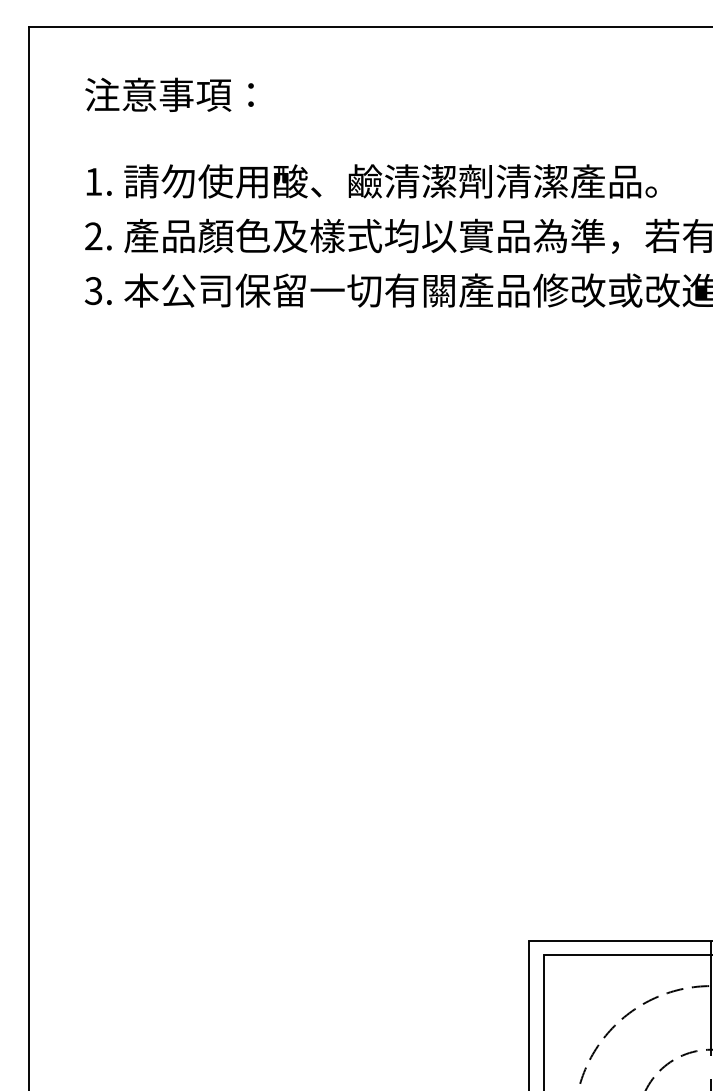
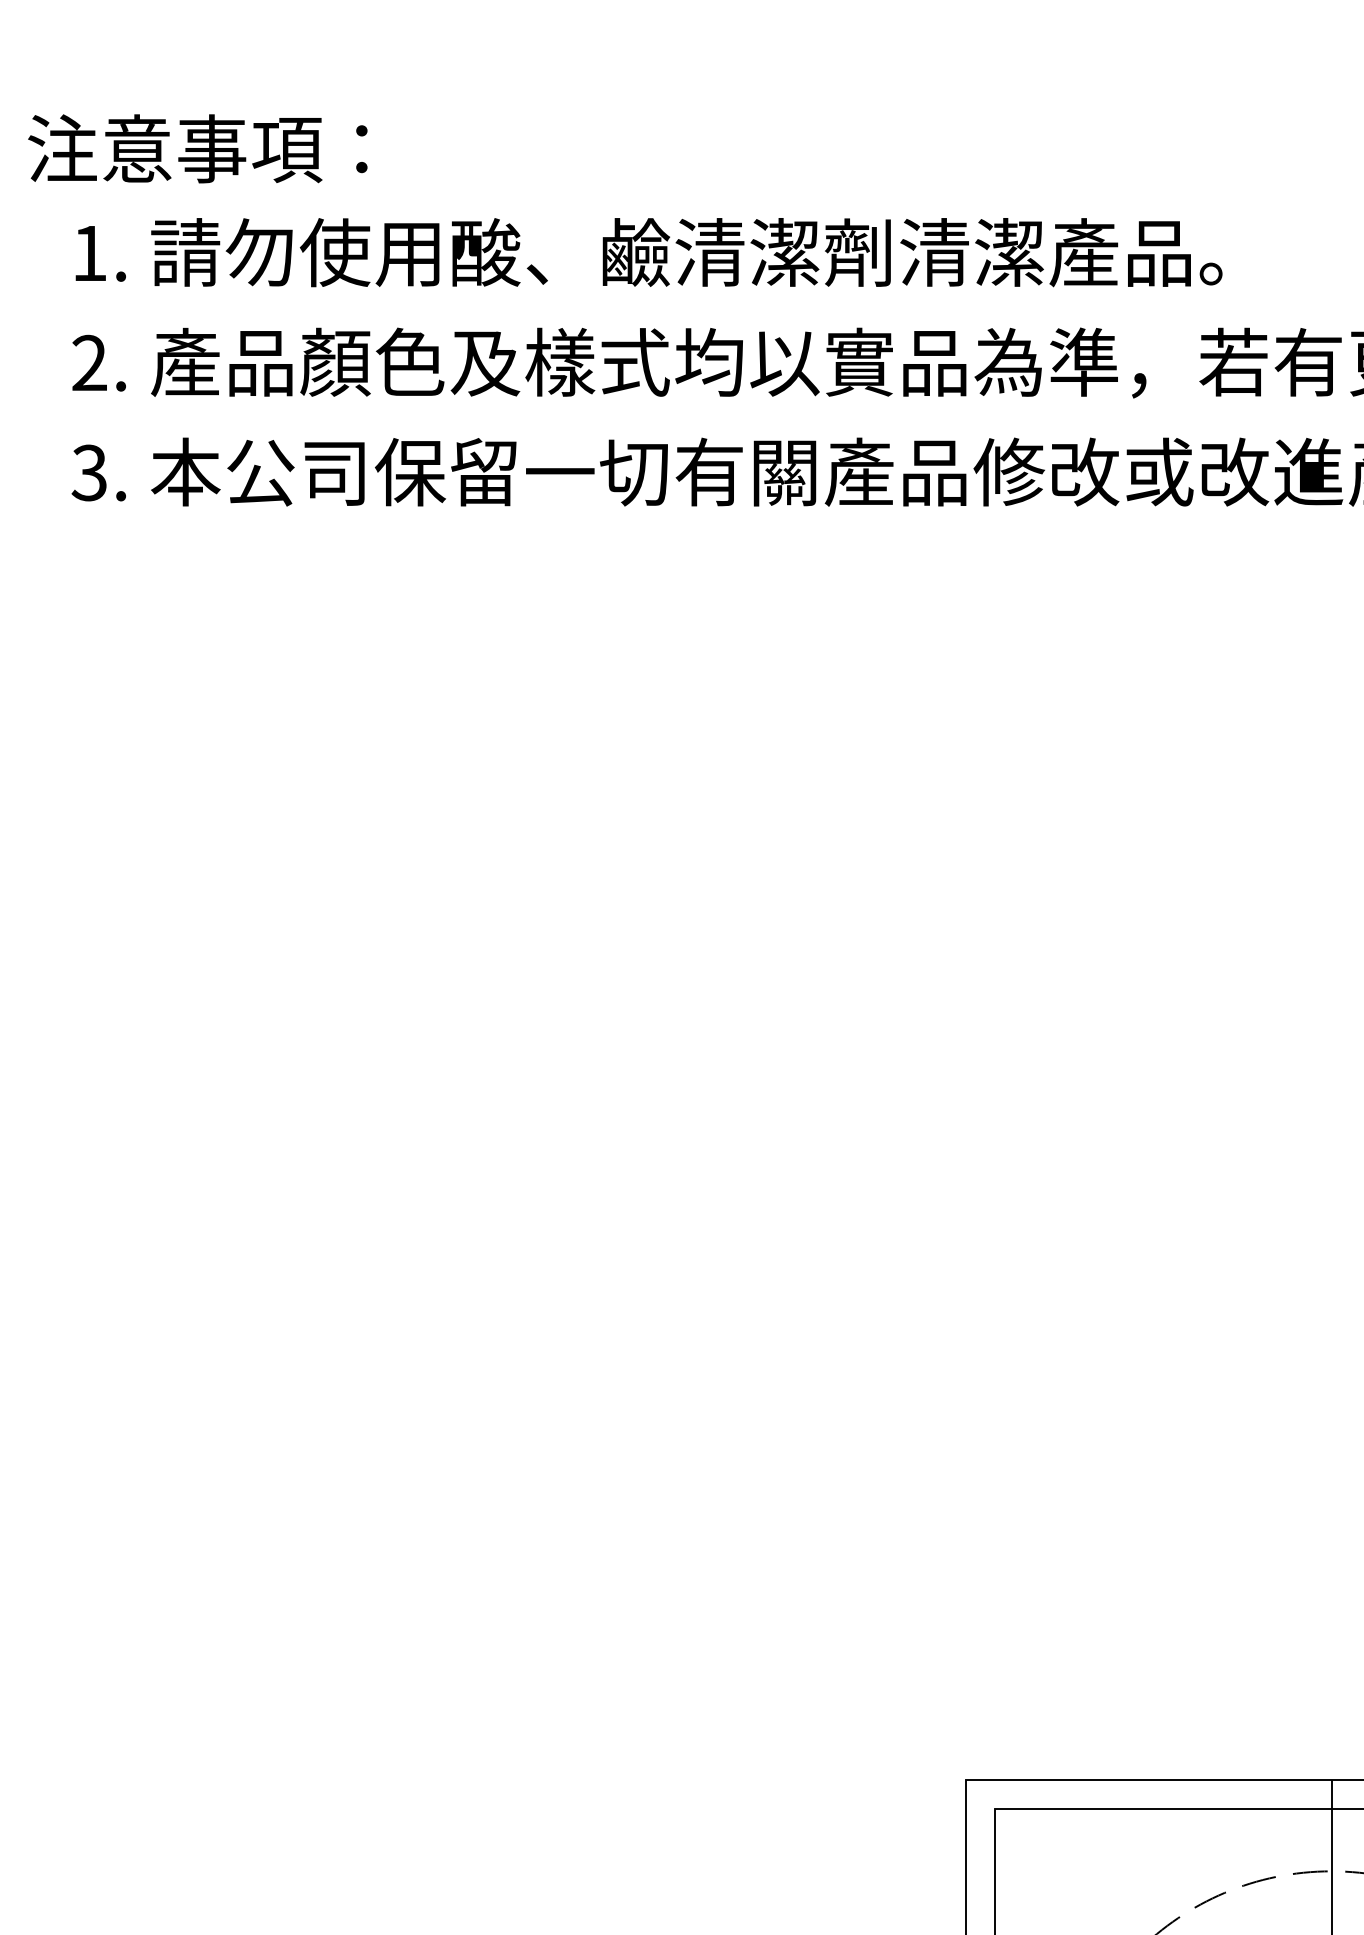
text: (169, 94) -> (197, 148), moved

